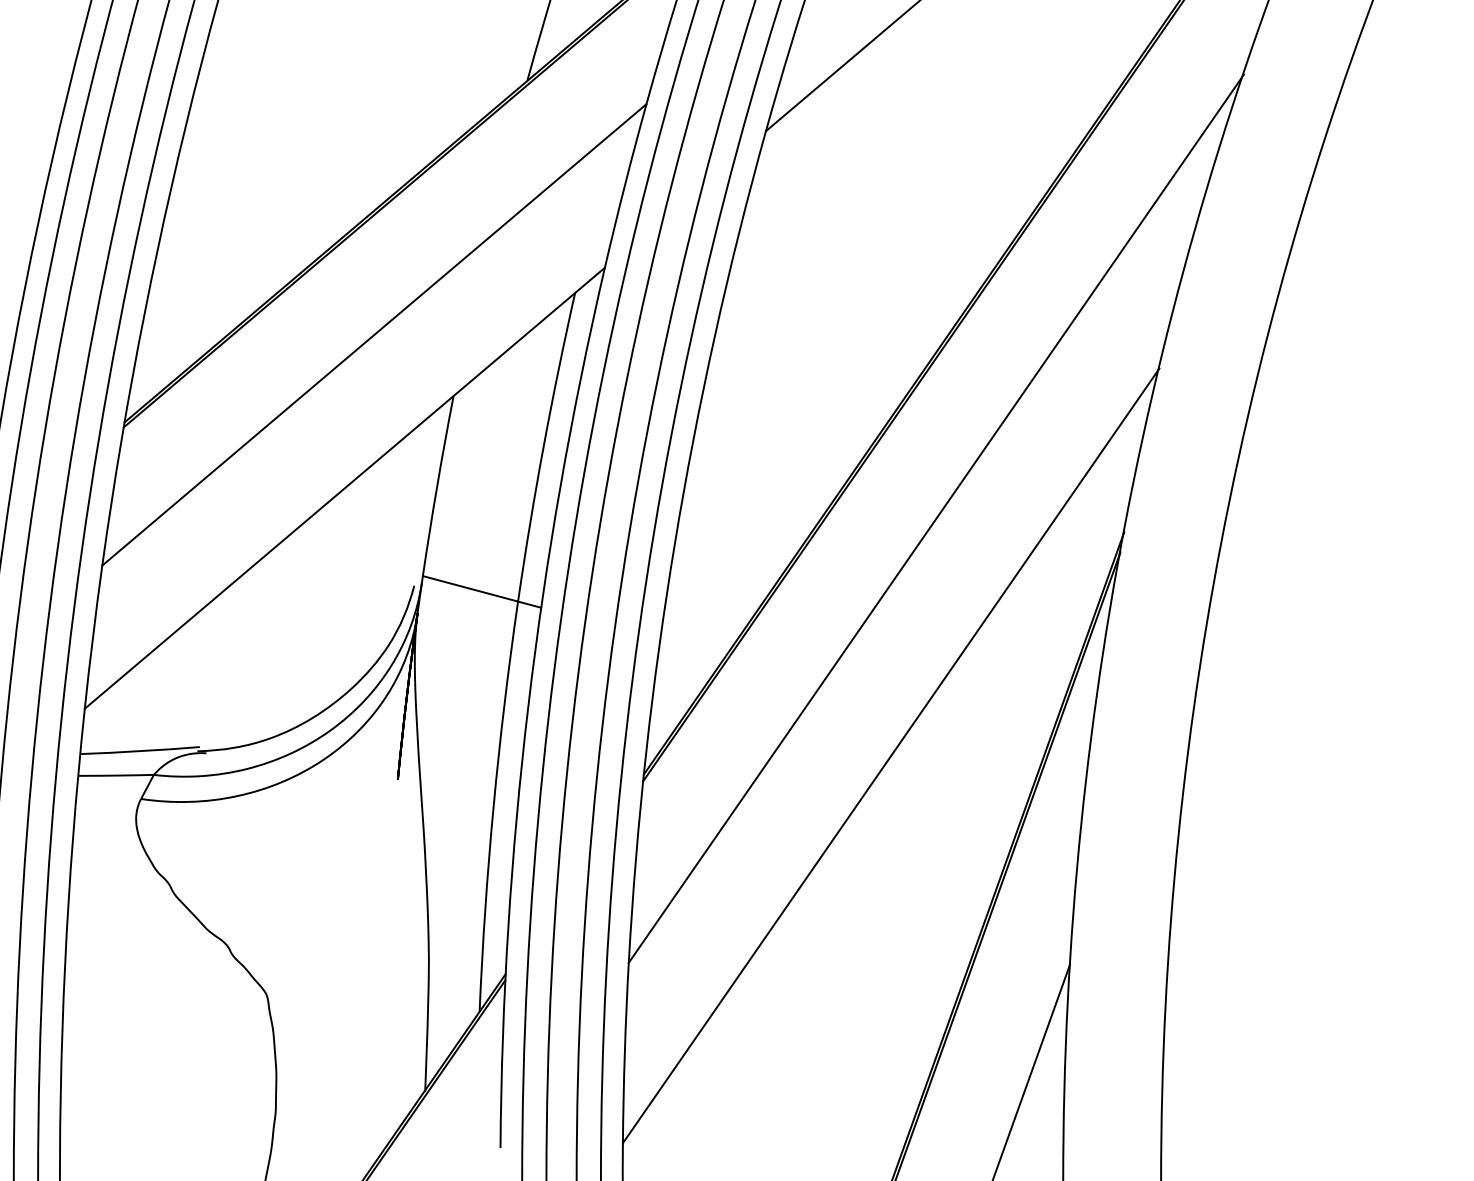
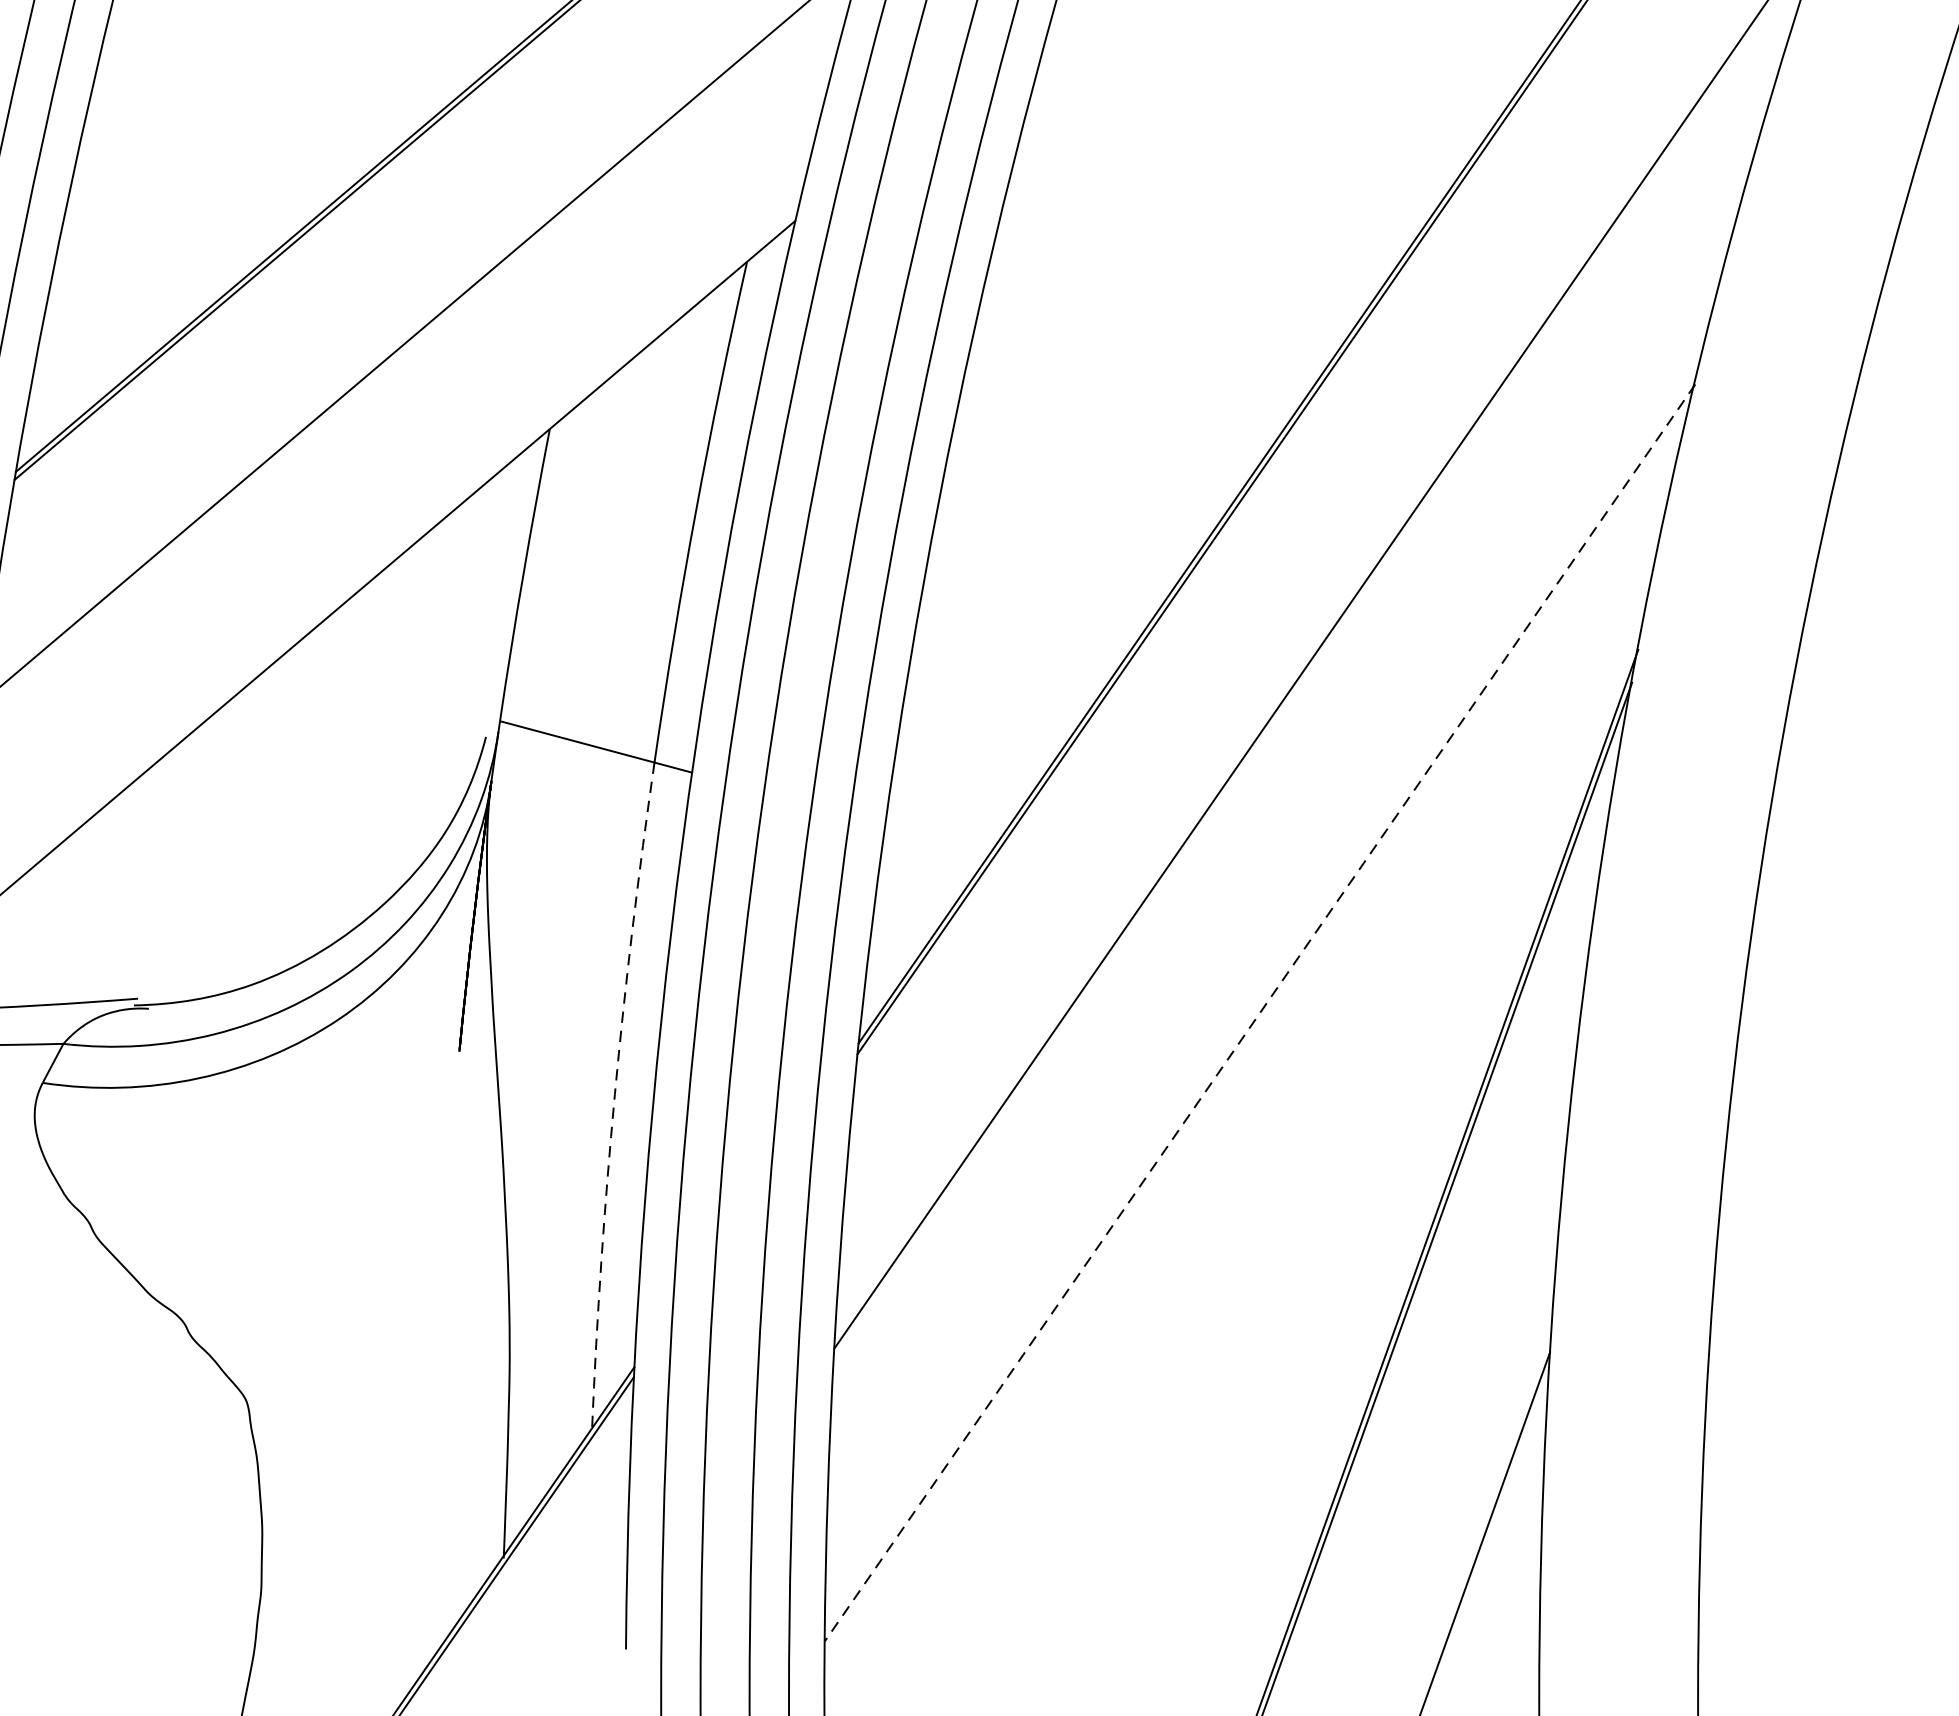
line: (890, 756) -> (1258, 1013), solid -> dashed
arc: (493, 806) -> (614, 1095), solid -> dashed

